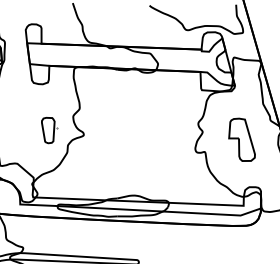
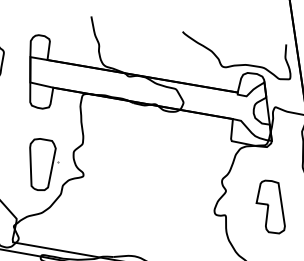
part: (49, 130) -> (43, 164), size x1.67

